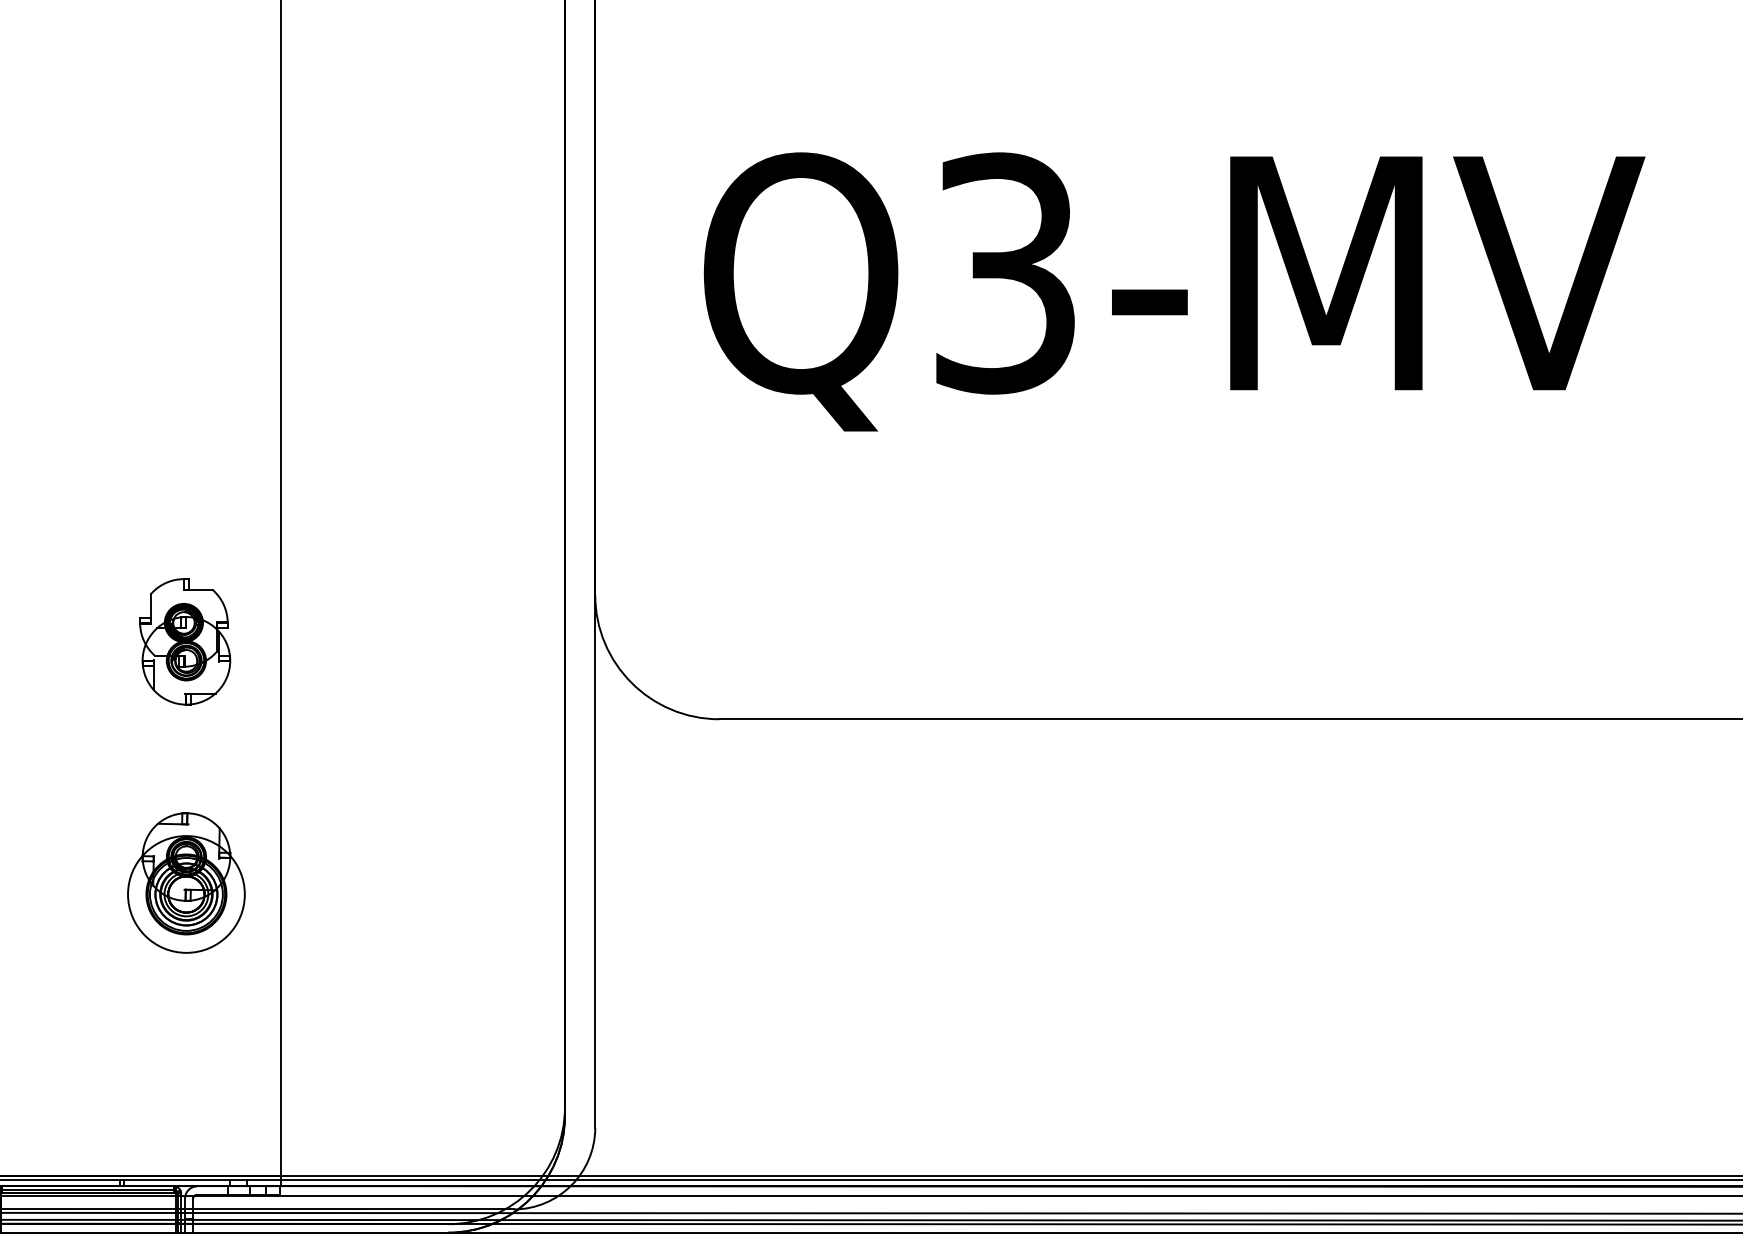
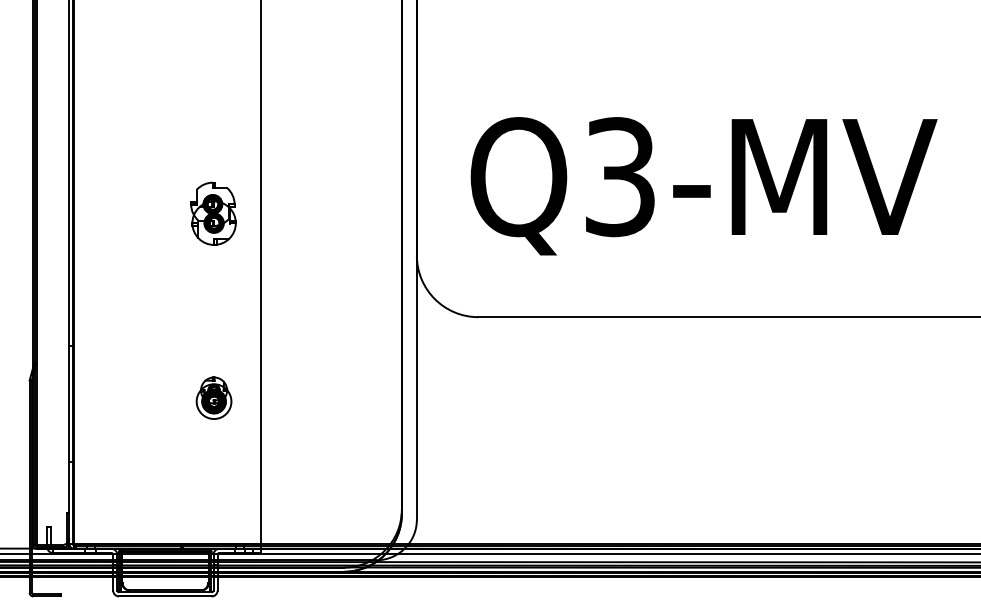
text: (1173, 292) -> (703, 186), moved
part: (185, 641) -> (213, 213), moved
part: (185, 881) -> (213, 397), size x0.6

